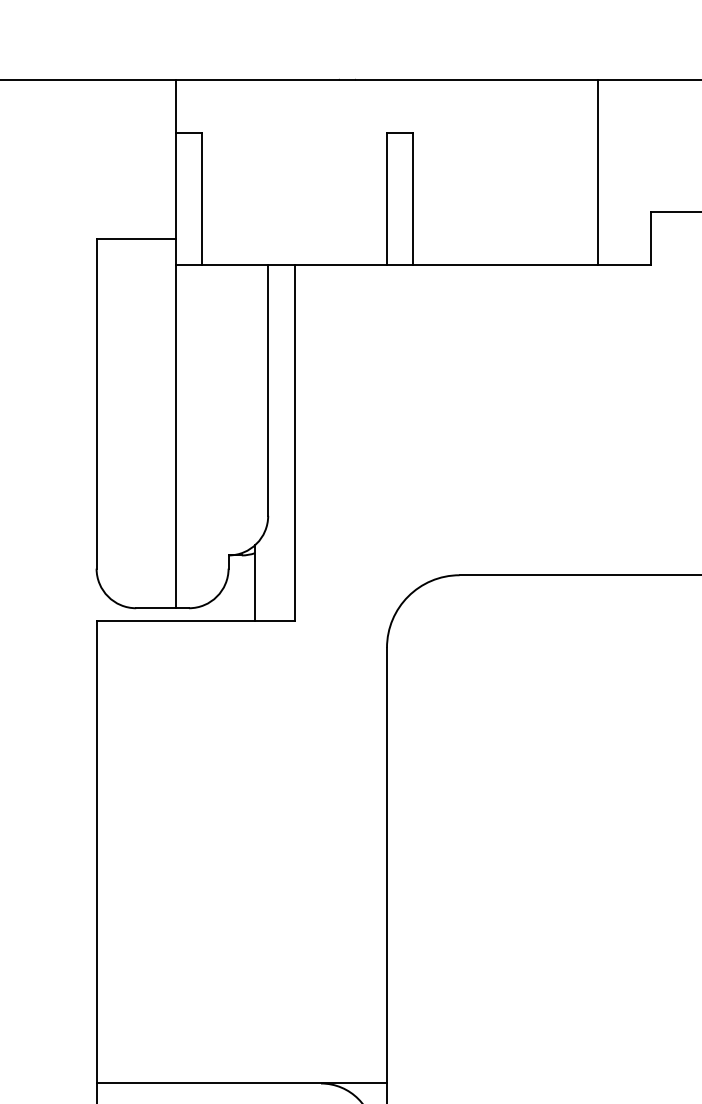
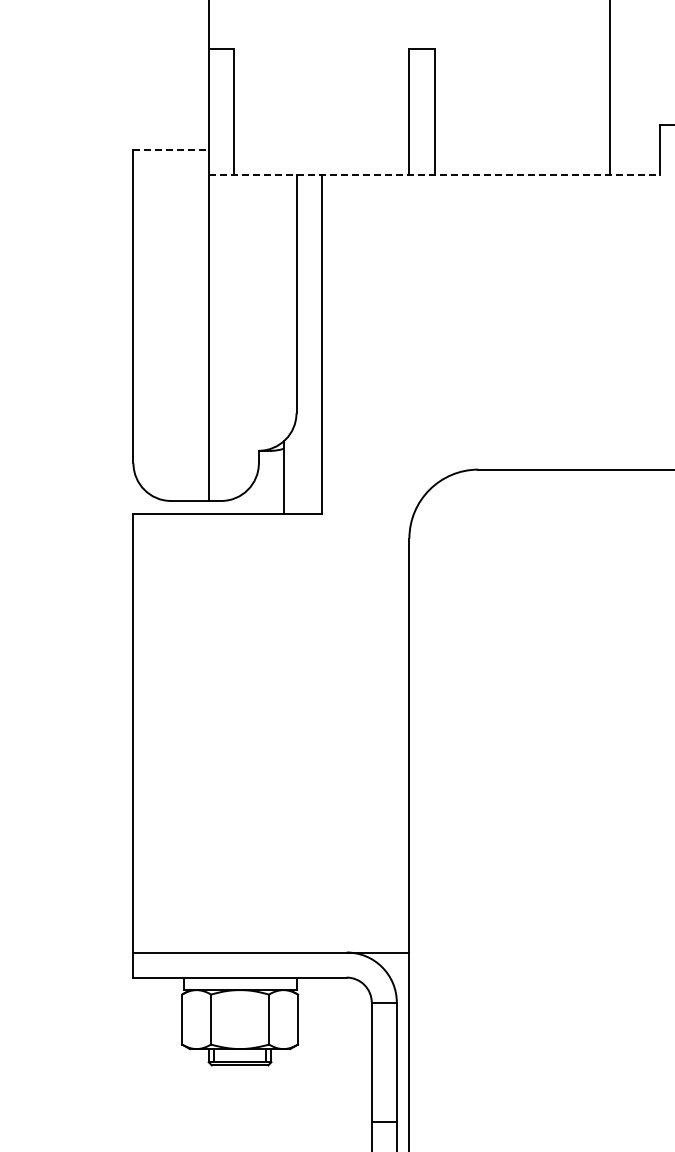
line: (136, 238) -> (171, 149), solid -> dashed
line: (413, 264) -> (434, 174), solid -> dashed

